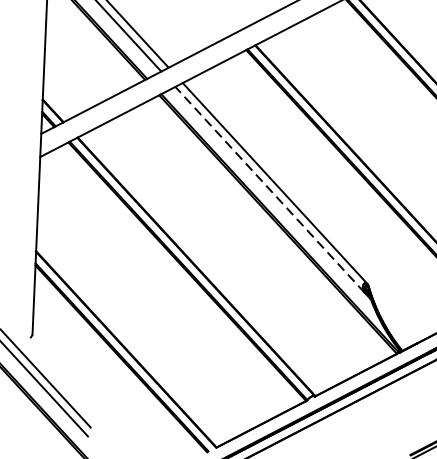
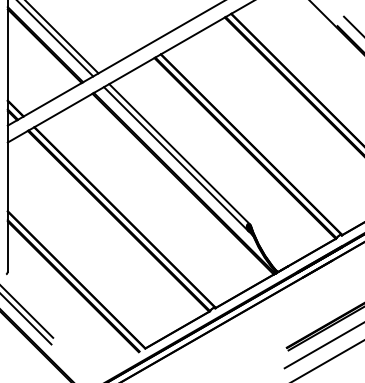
line: (270, 190) -> (176, 159), dashed -> solid

